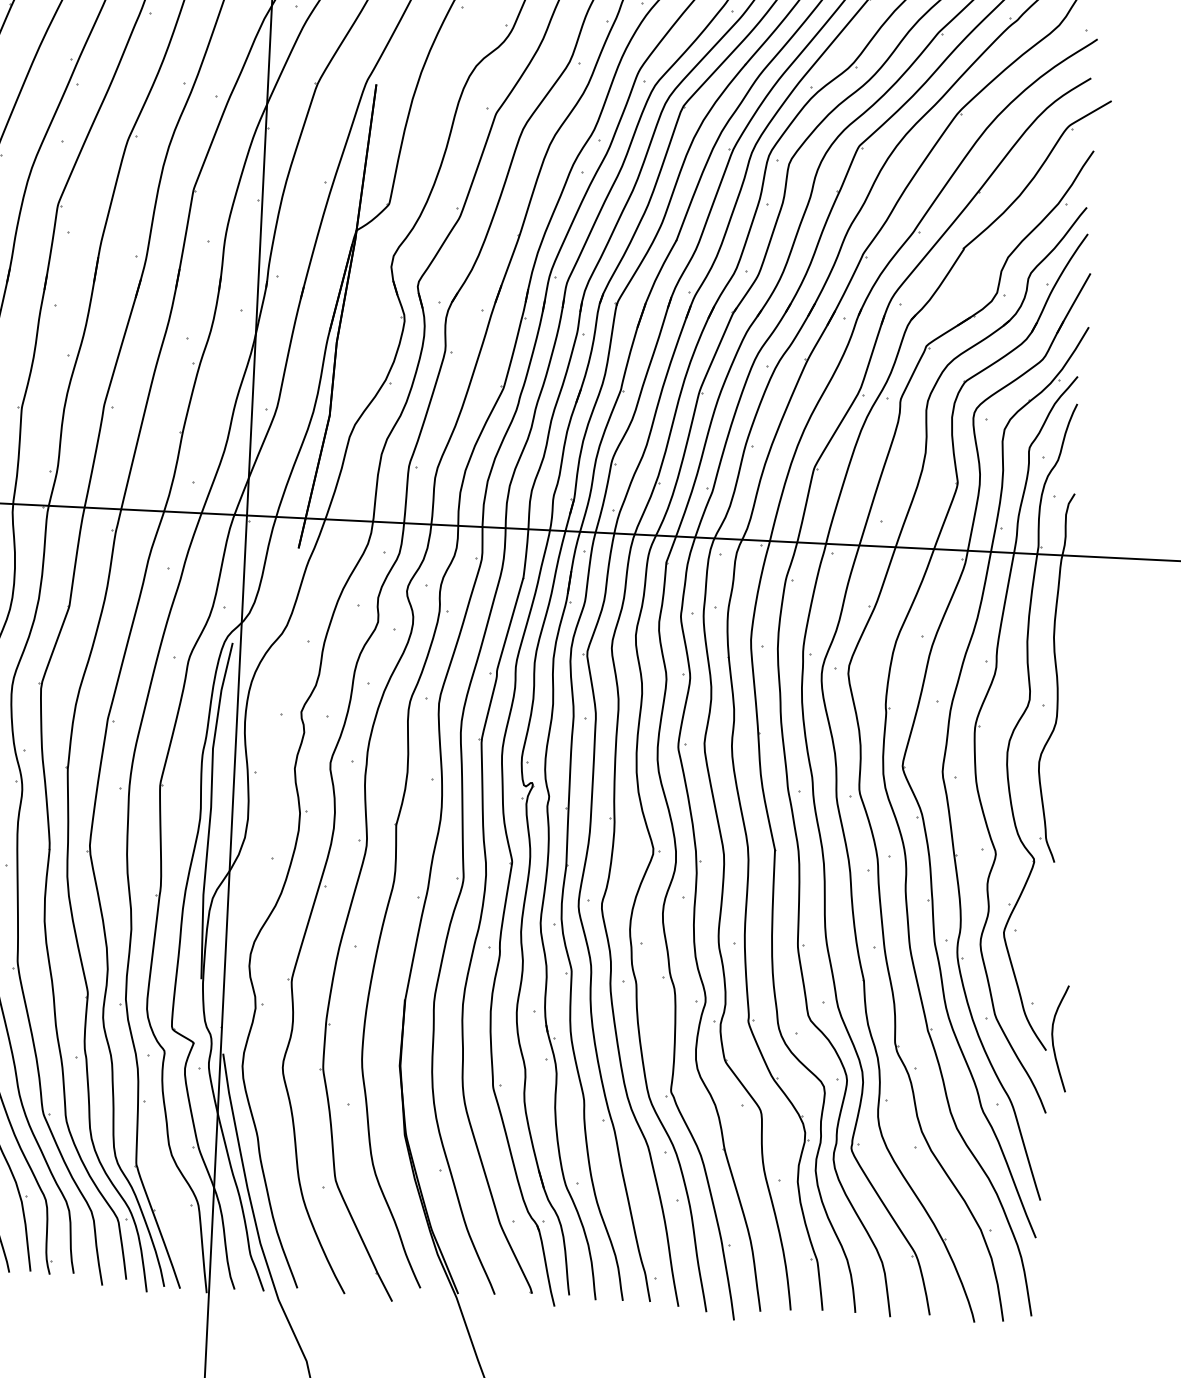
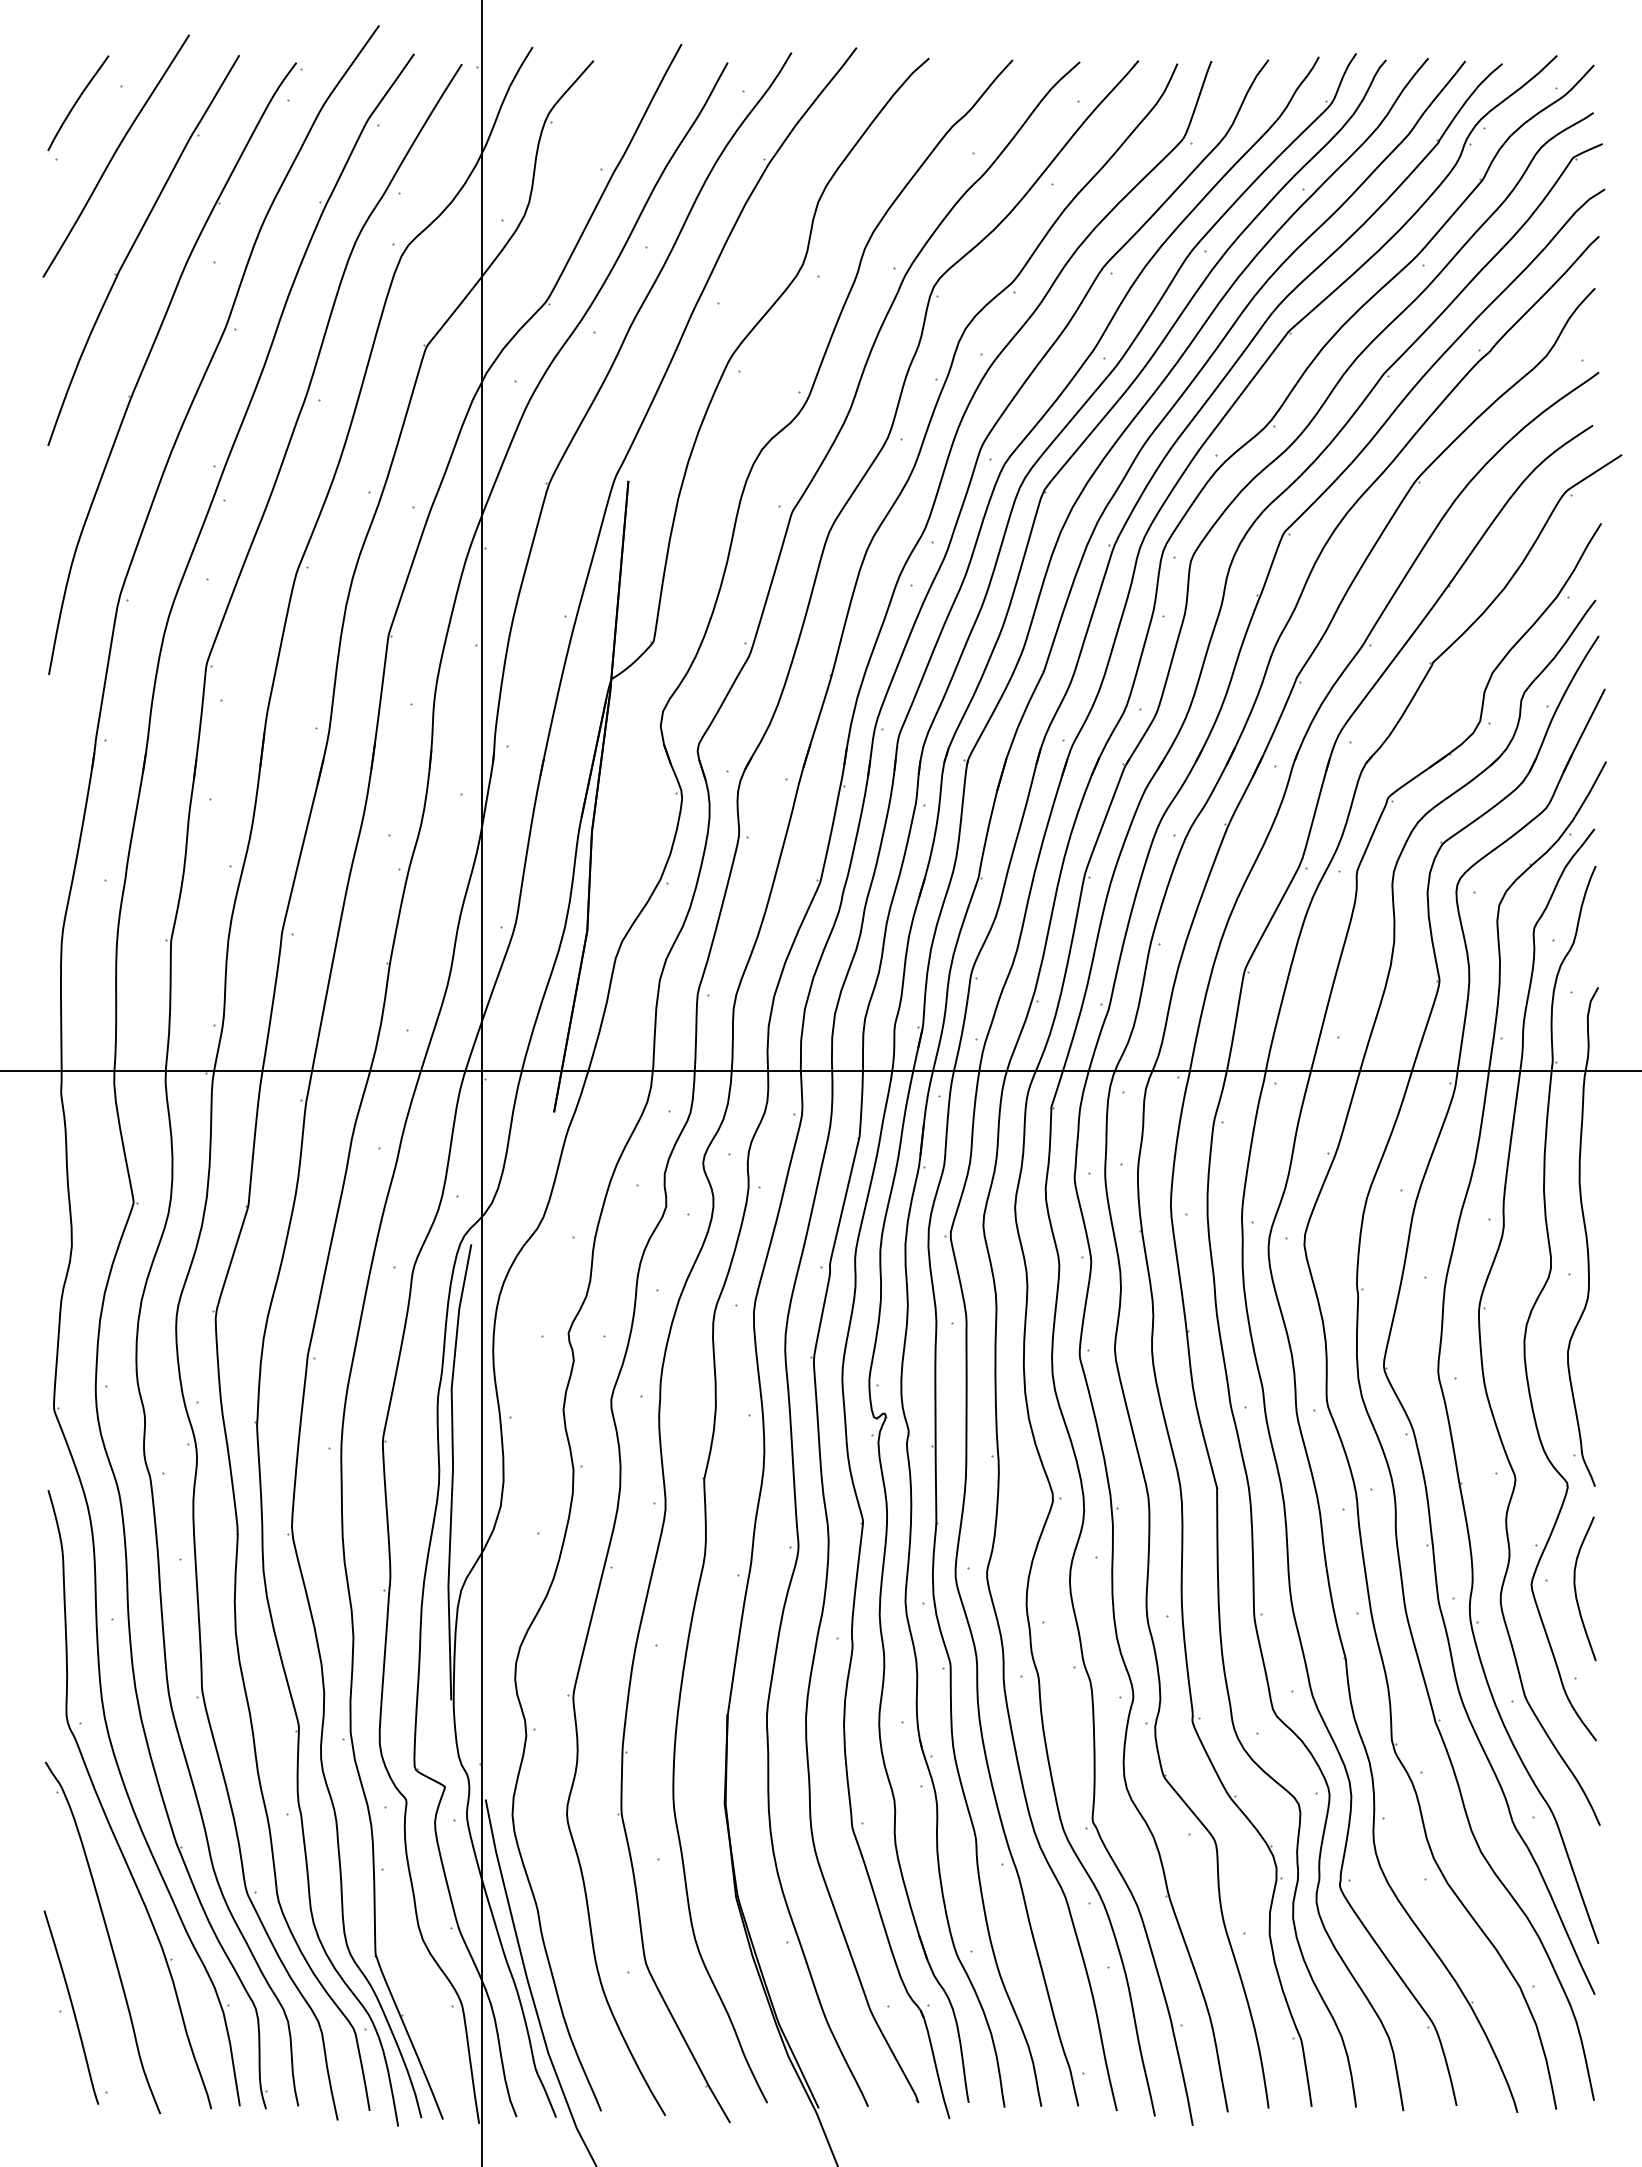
curve: (1053, 1038) -> (1576, 1589), moved

